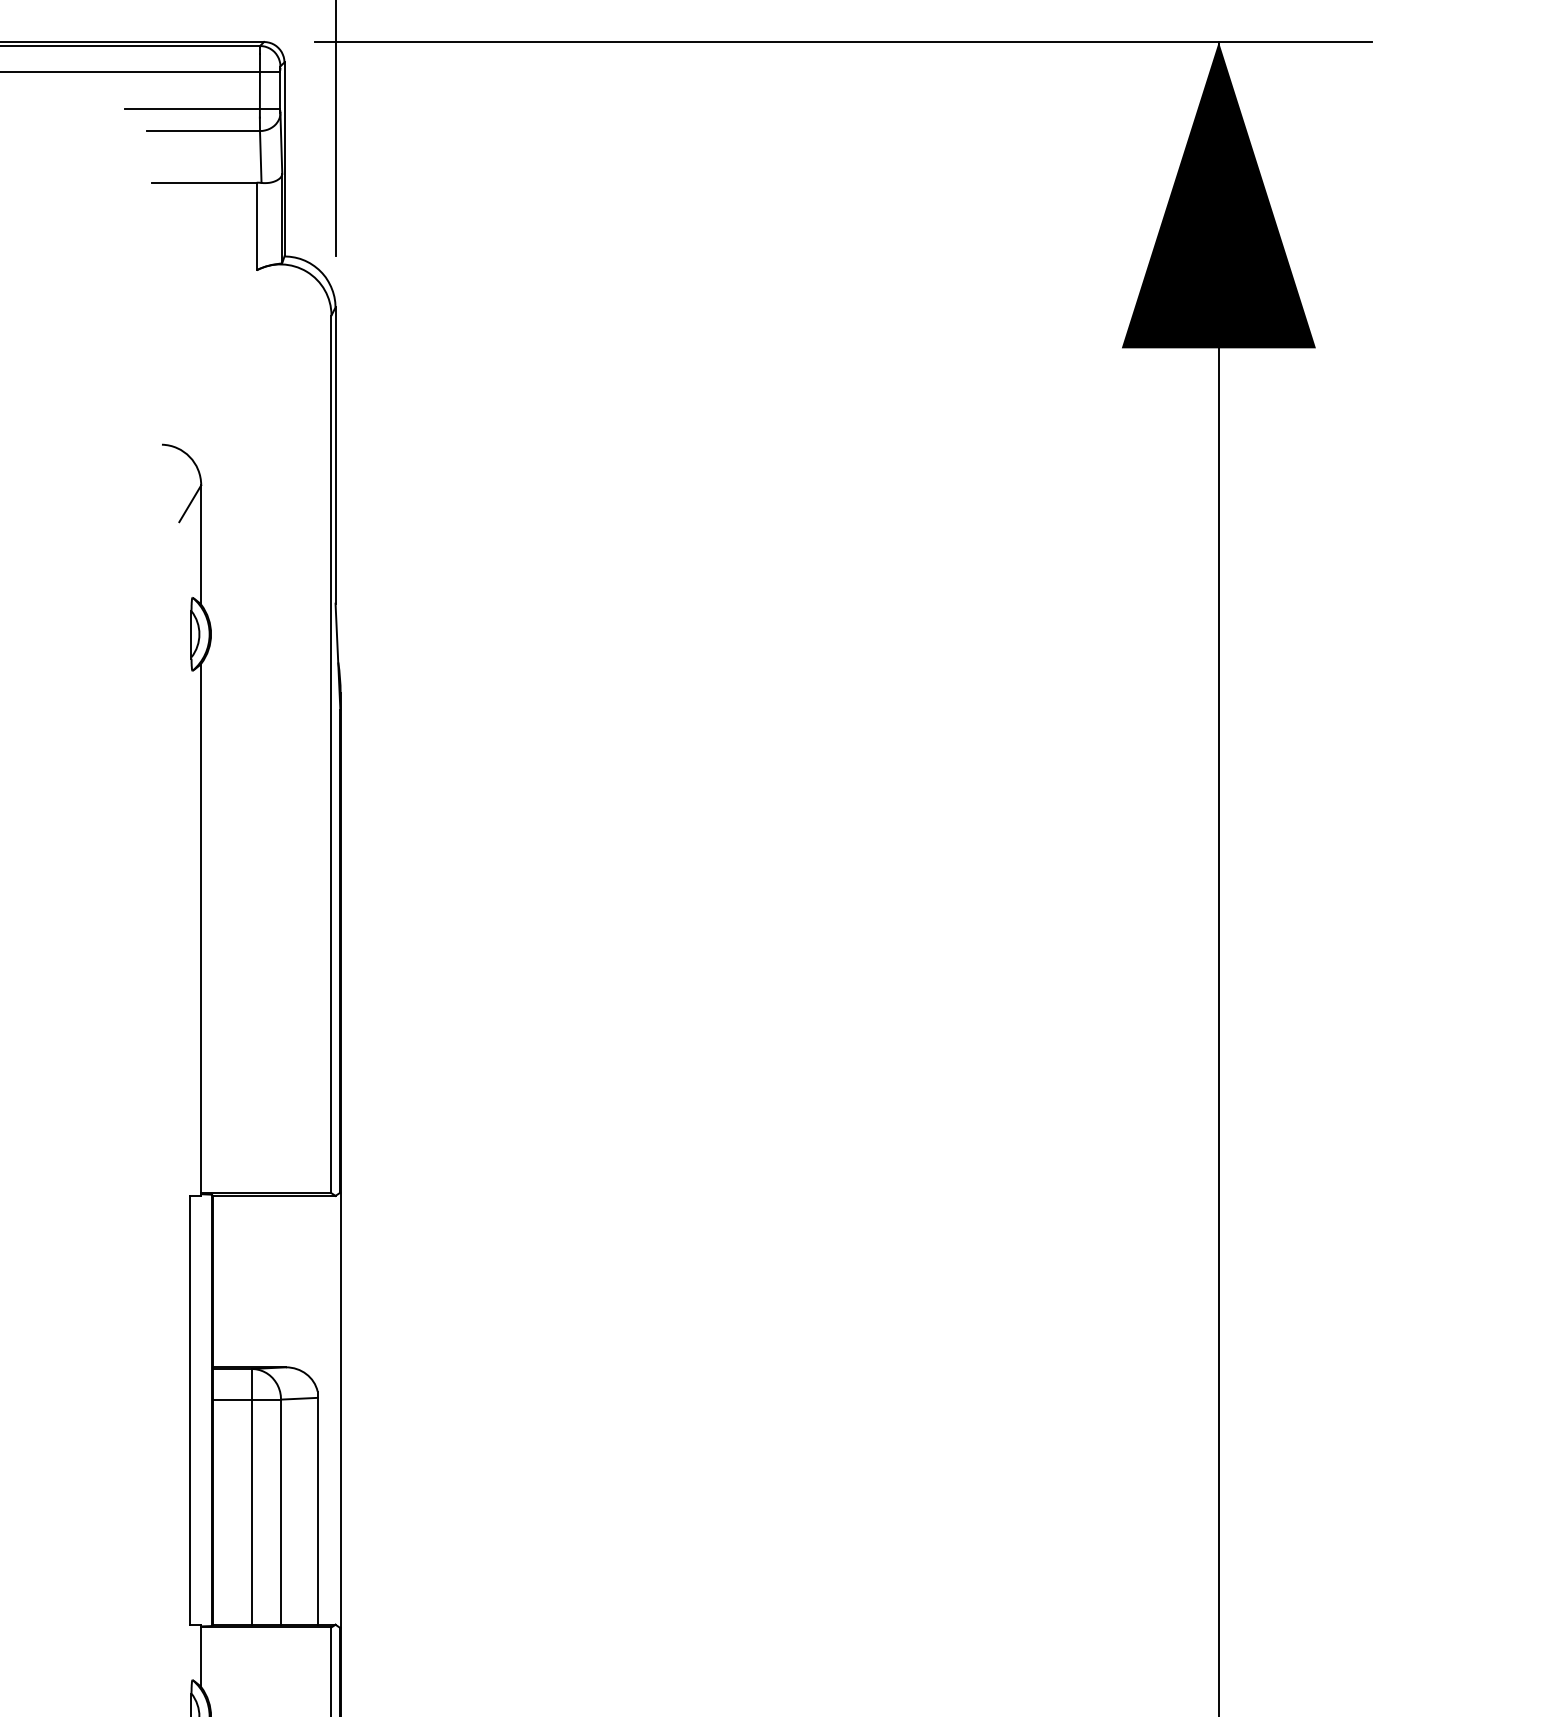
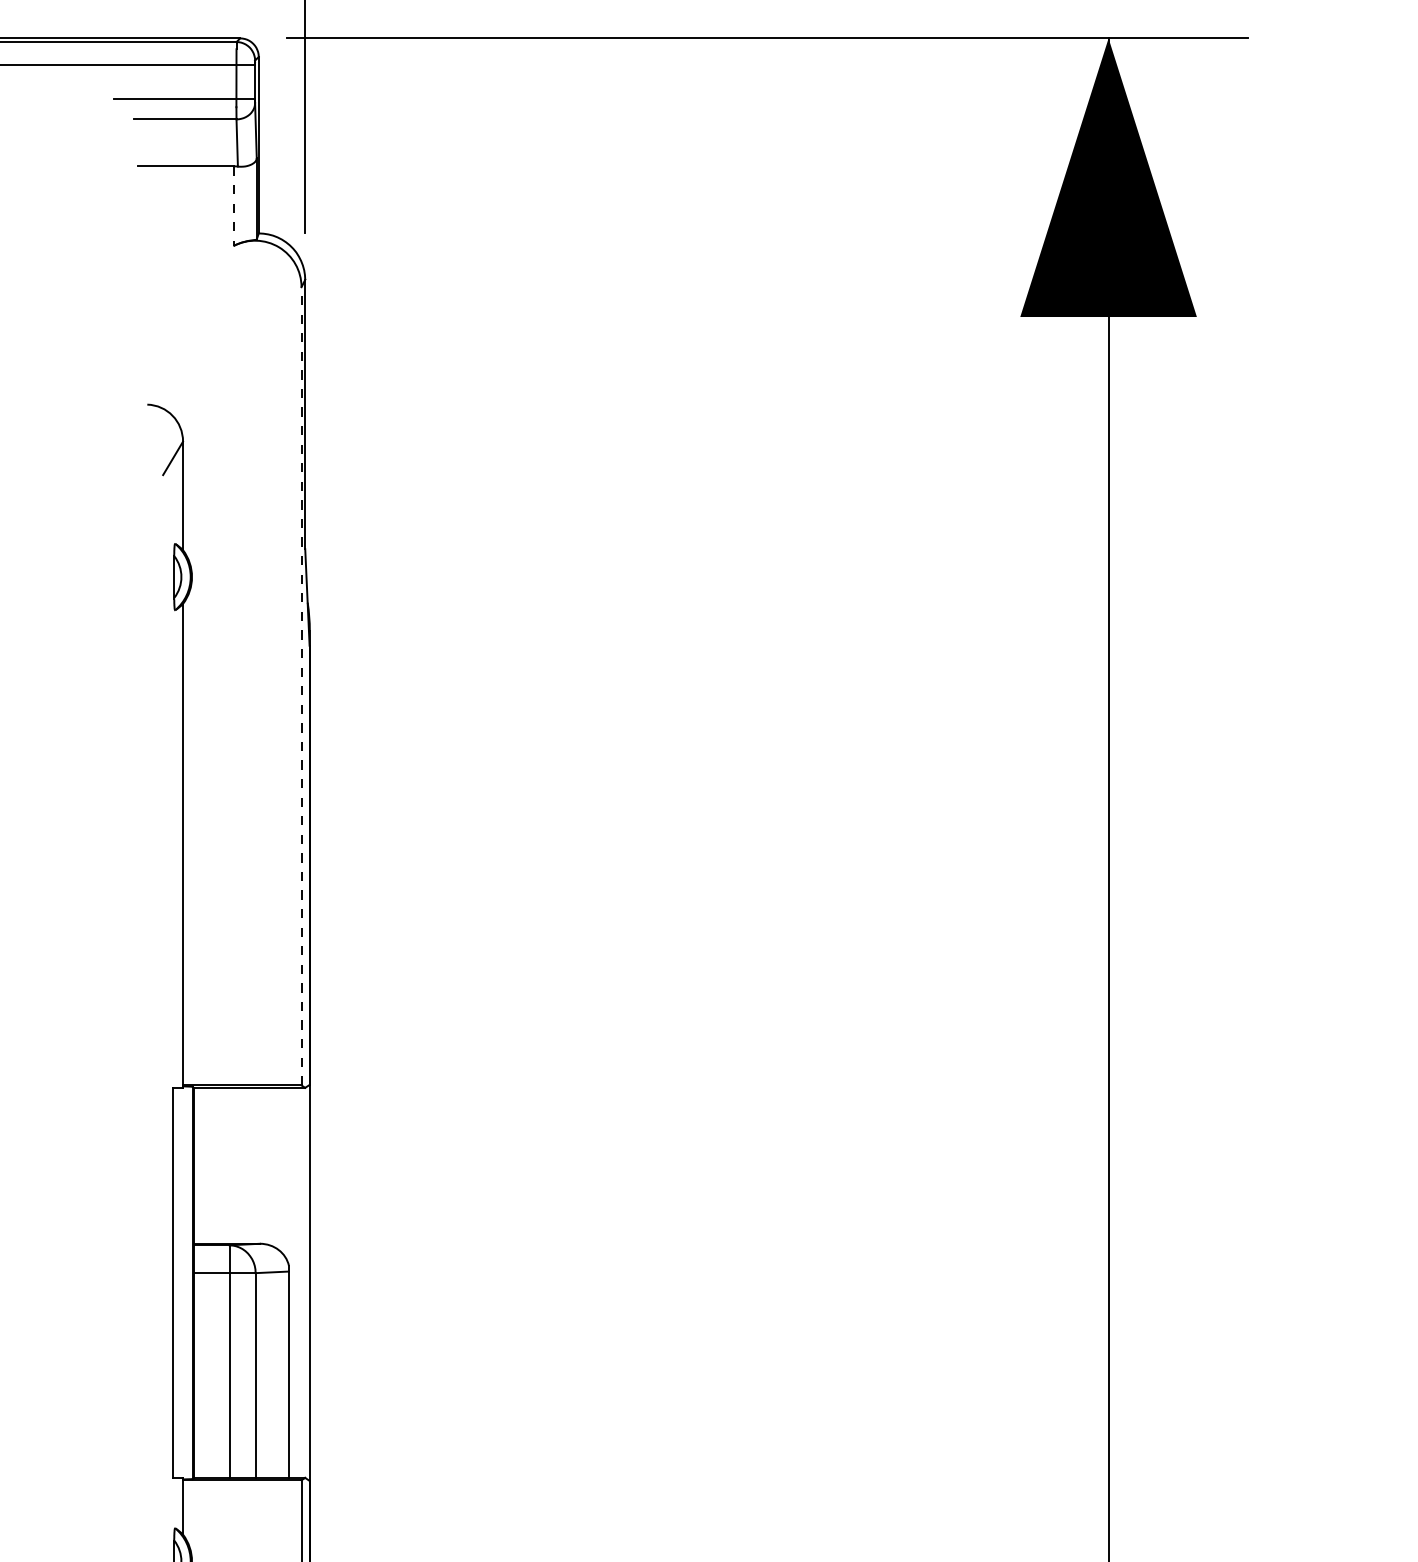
line: (256, 226) -> (233, 206), solid -> dashed
line: (331, 754) -> (301, 686), solid -> dashed

